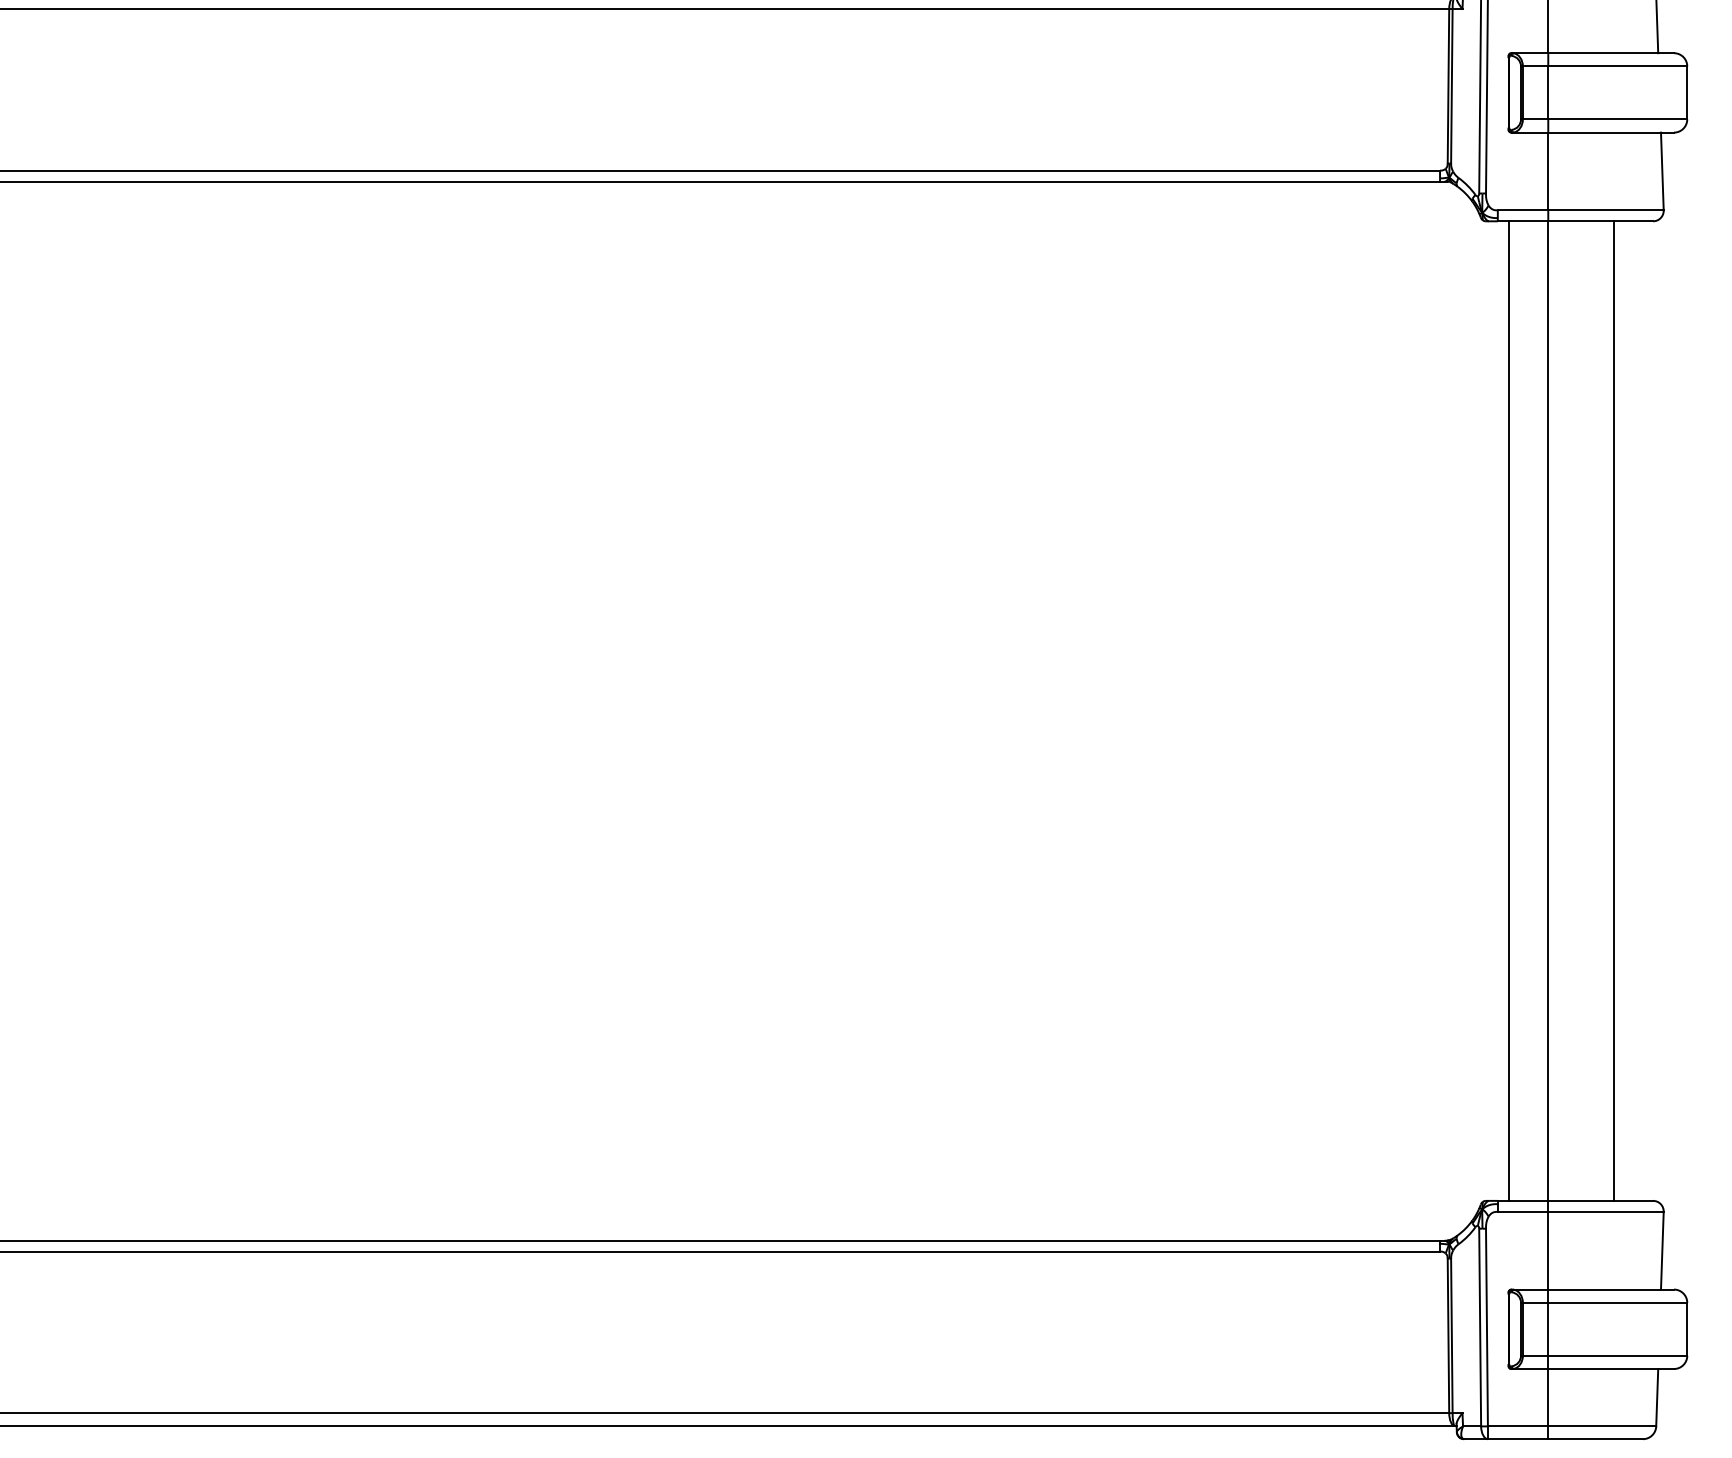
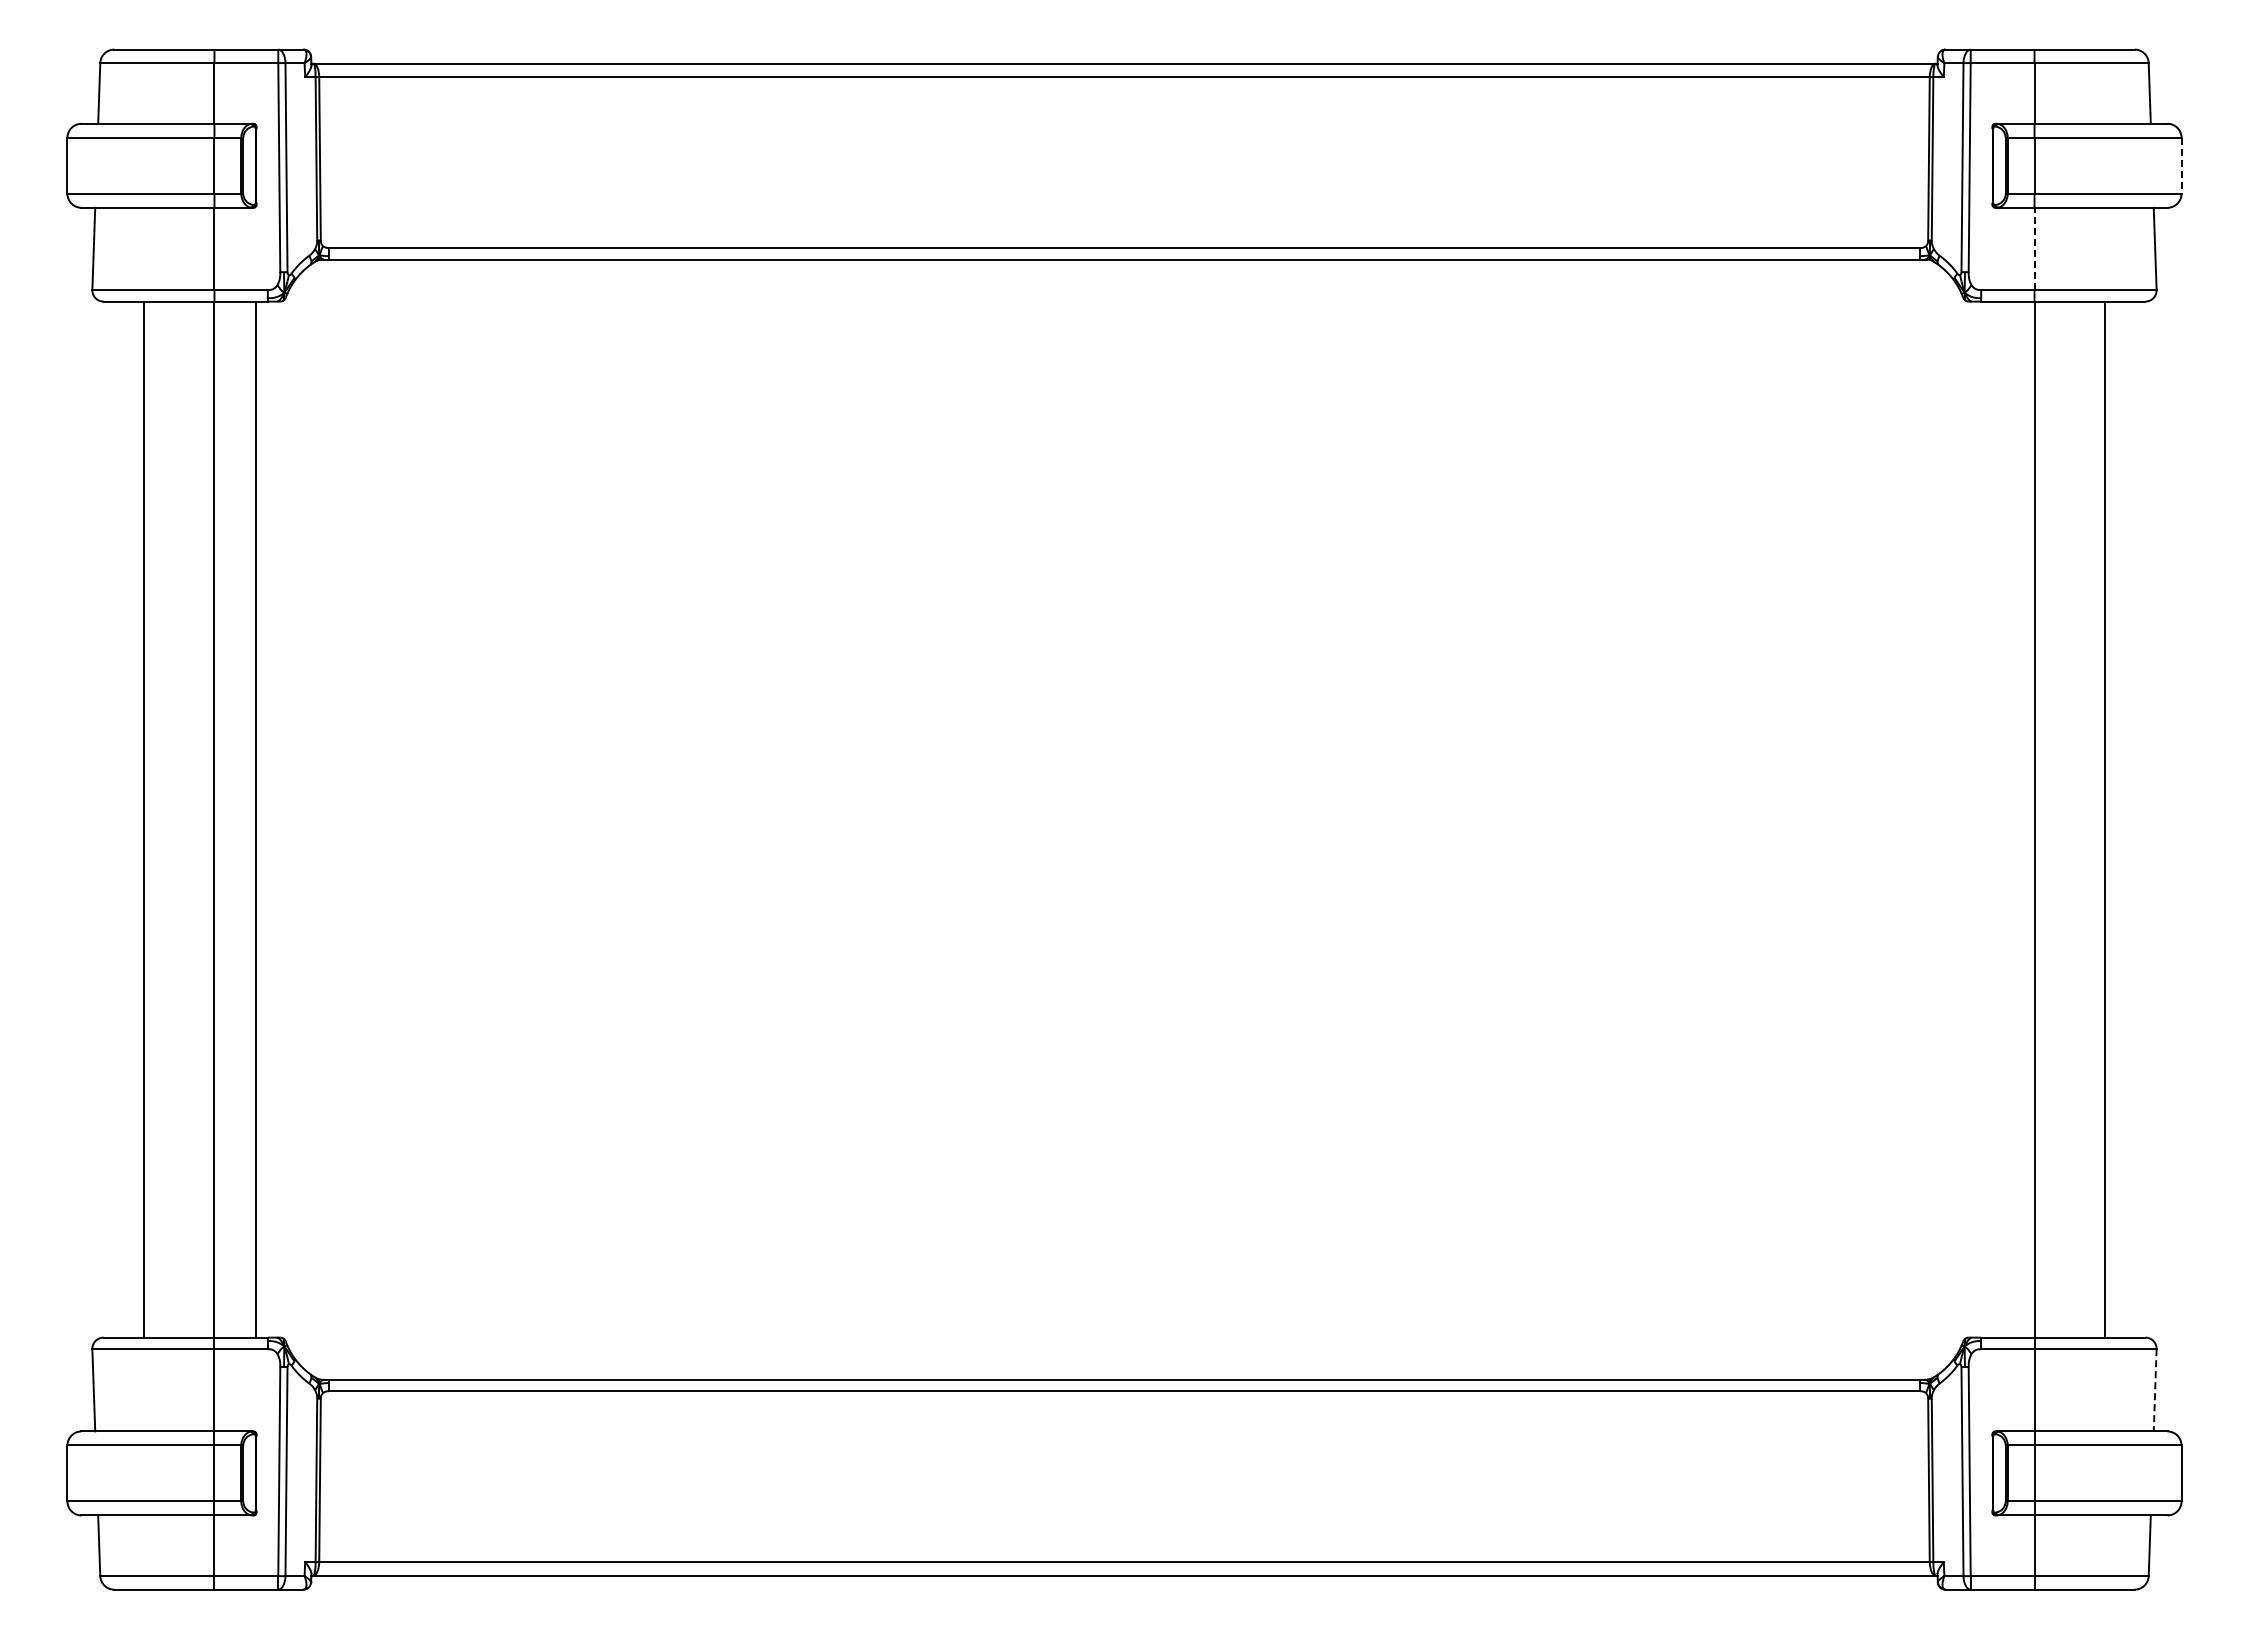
line: (1687, 93) -> (2181, 166), solid -> dashed
line: (1548, 171) -> (2034, 248), solid -> dashed
line: (1508, 710) -> (1992, 819), removed
line: (1662, 1250) -> (2155, 1390), solid -> dashed

